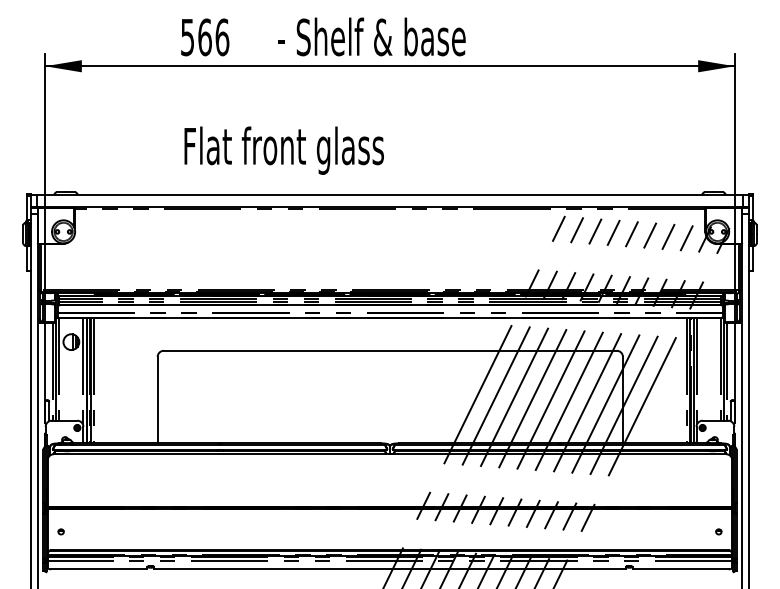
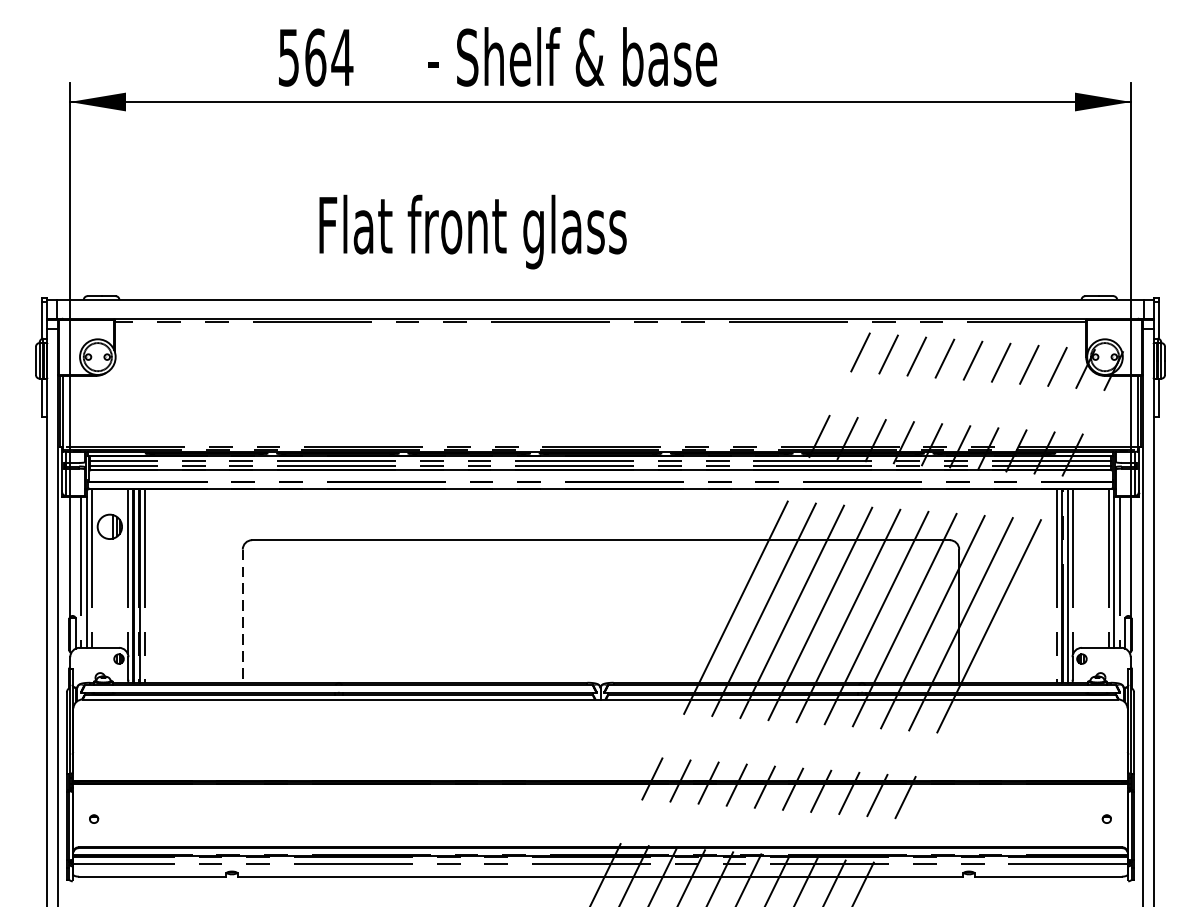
text: (222, 37) -> (342, 57), 566 -> 564
text: (283, 150) -> (471, 231), moved
line: (157, 400) -> (242, 616), solid -> dashed

